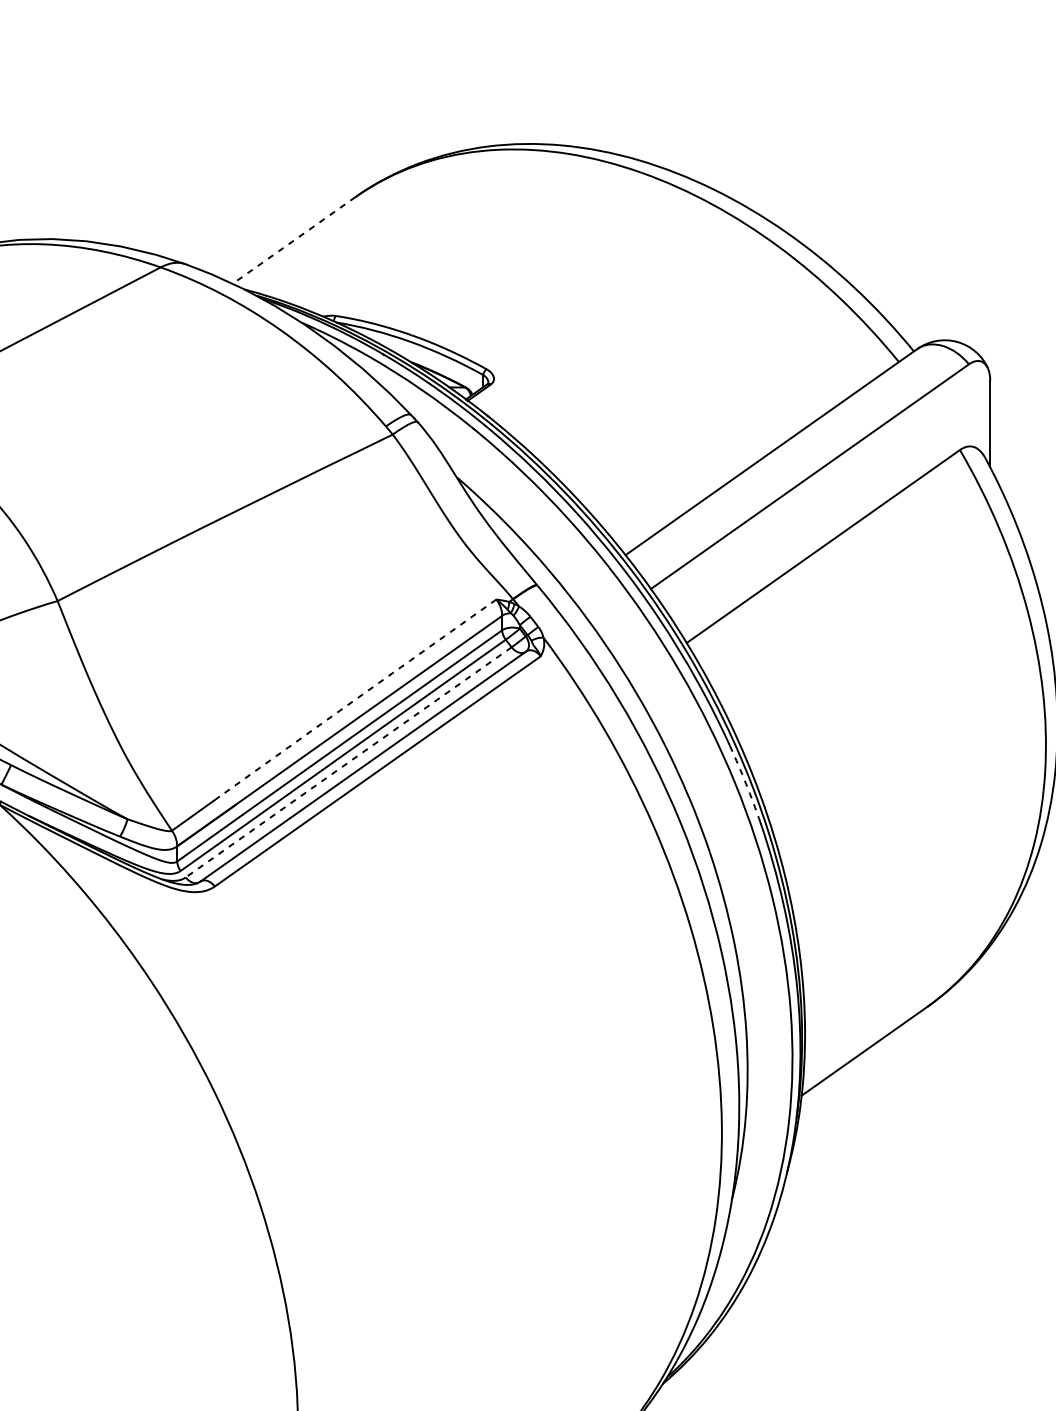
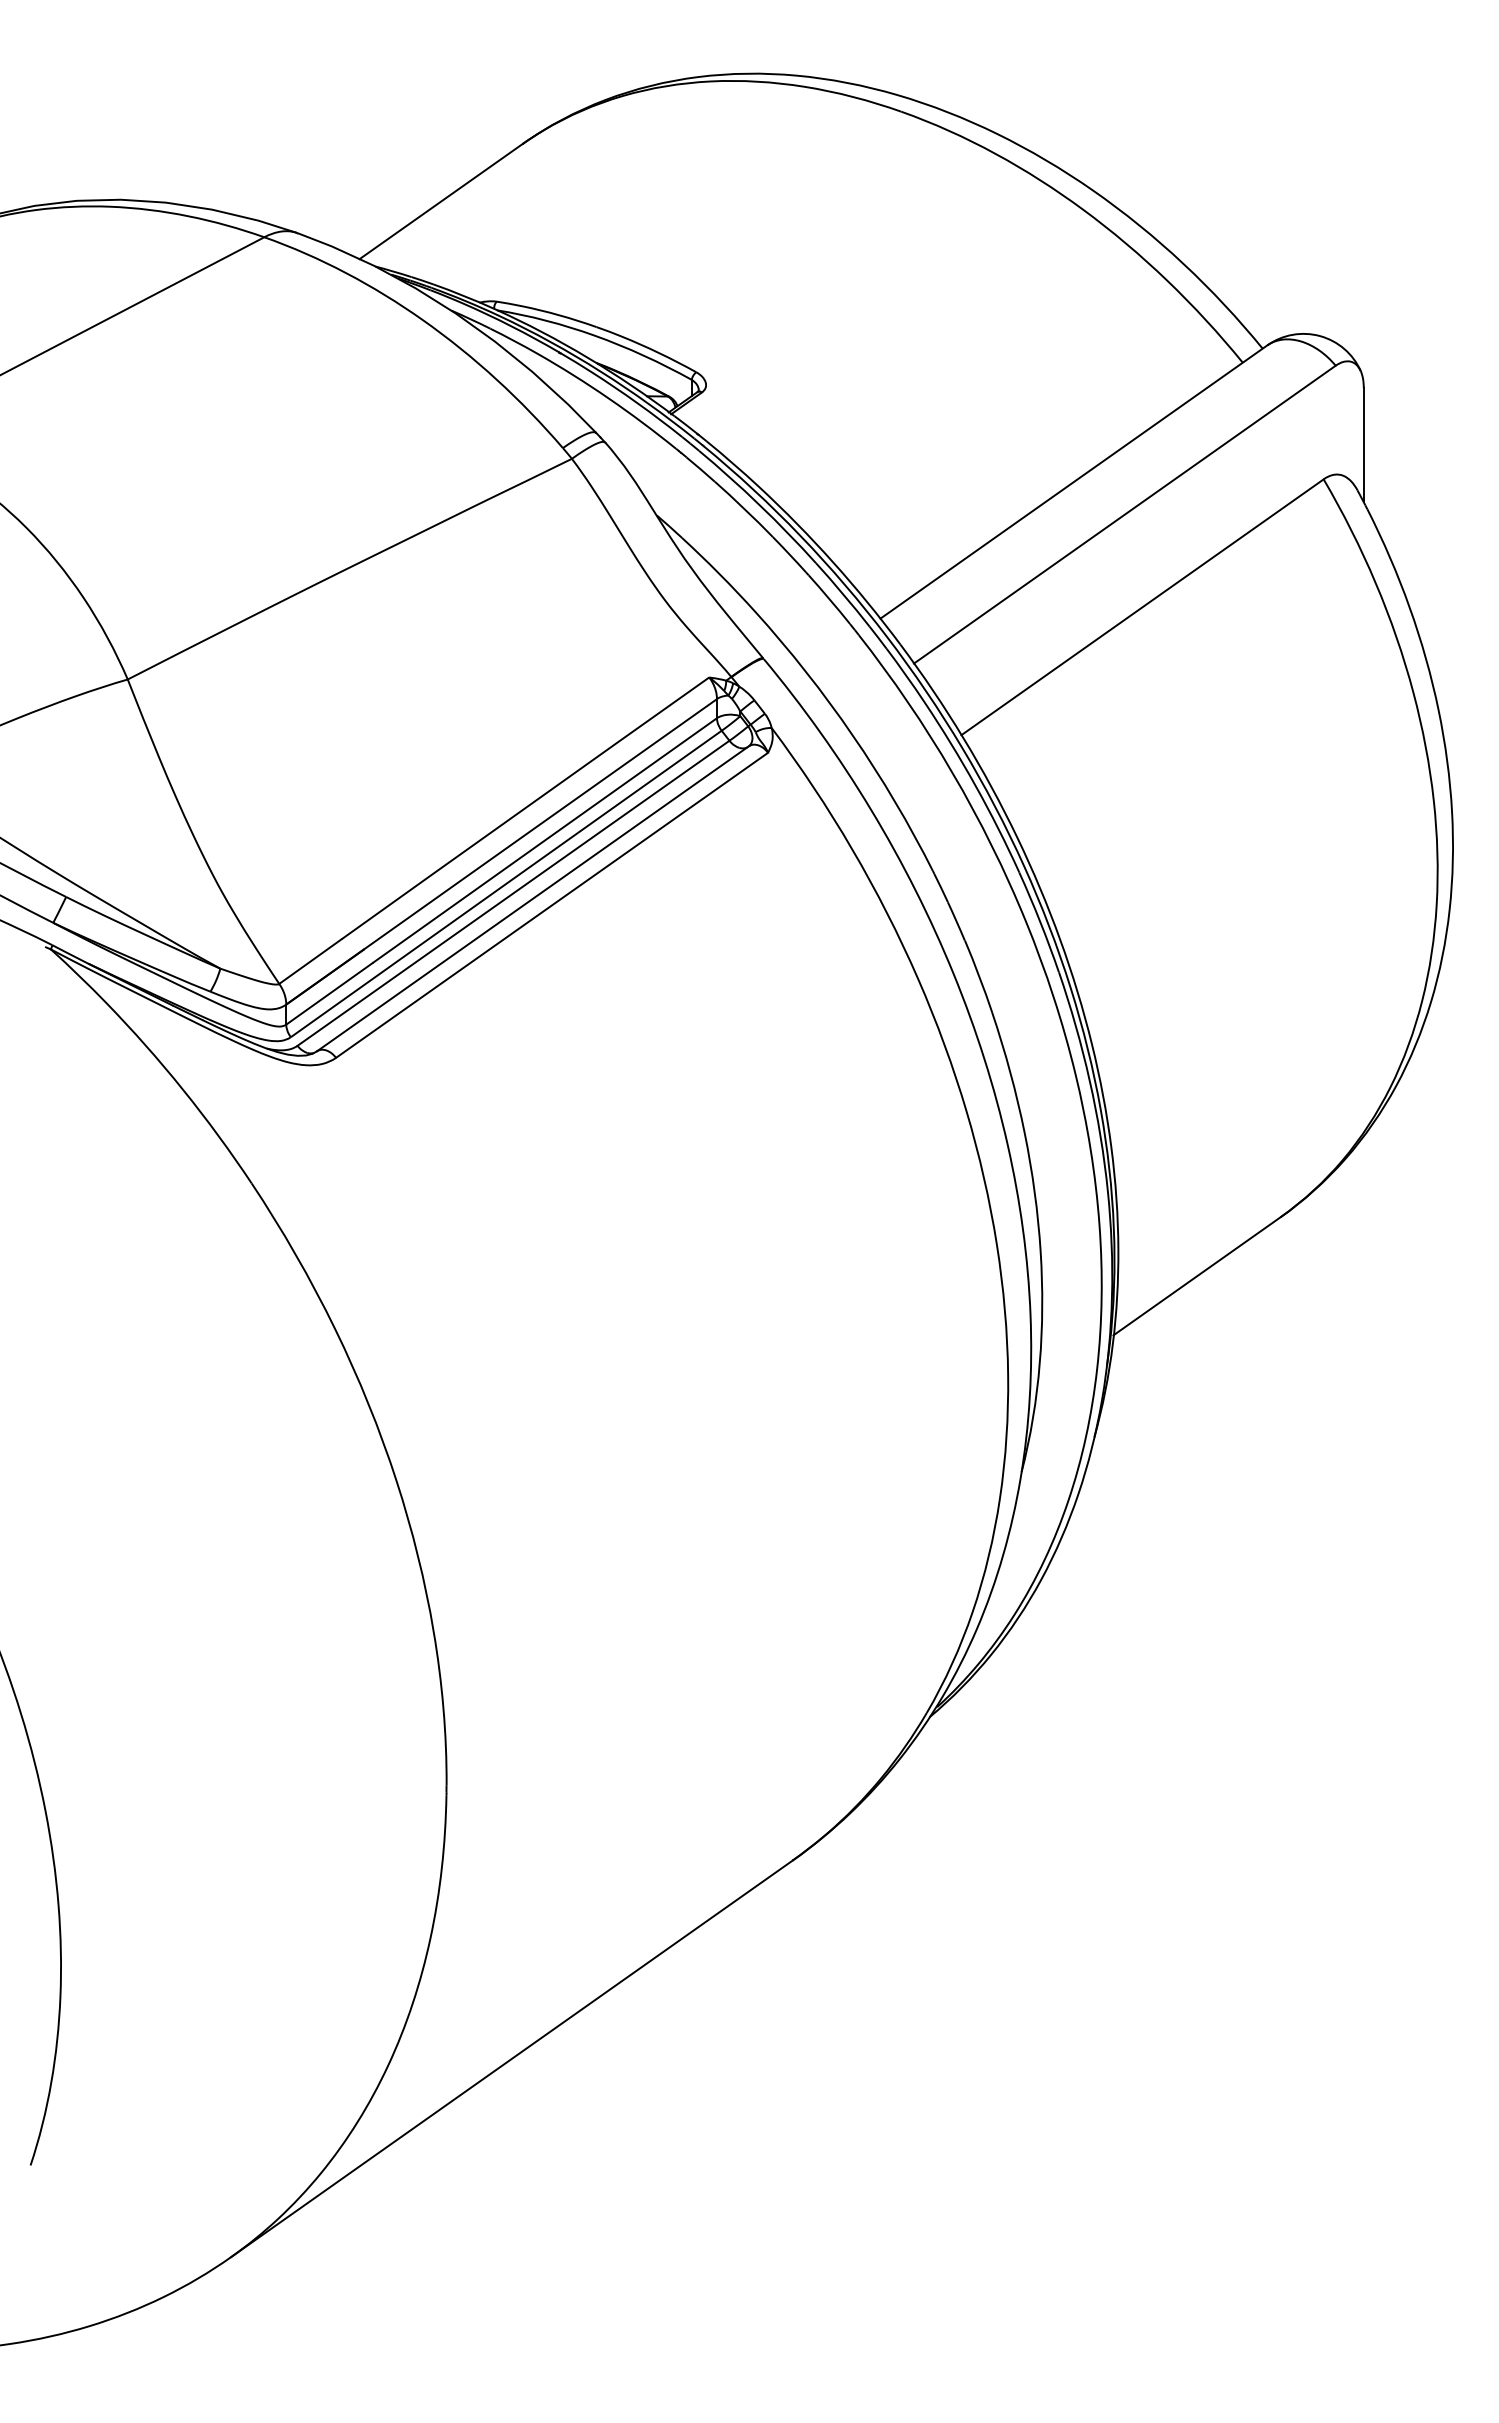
line: (294, 240) -> (441, 201), dashed -> solid
arc: (357, 698) -> (525, 808), dashed -> solid
line: (348, 762) -> (513, 893), dashed -> solid
arc: (746, 783) -> (1040, 921), dashed -> solid

